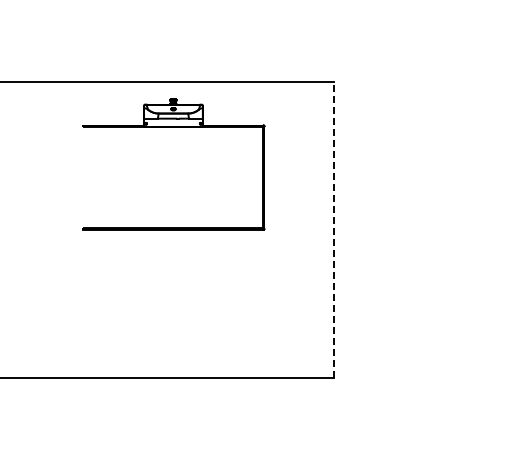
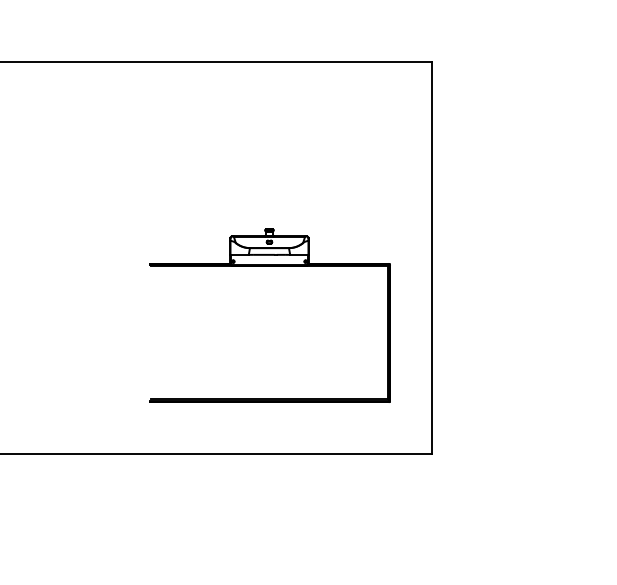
part: (173, 127) -> (269, 266), moved
line: (333, 230) -> (431, 258), dashed -> solid

